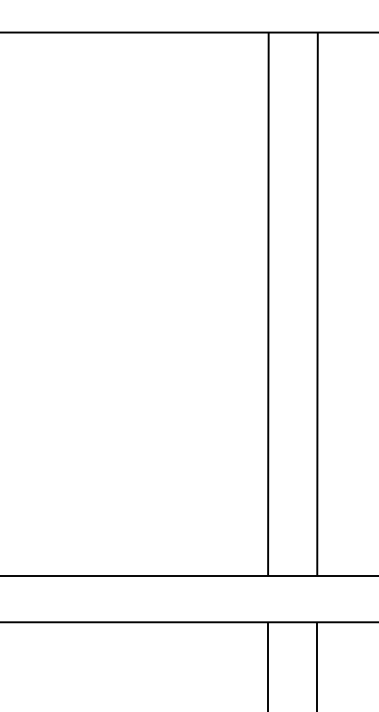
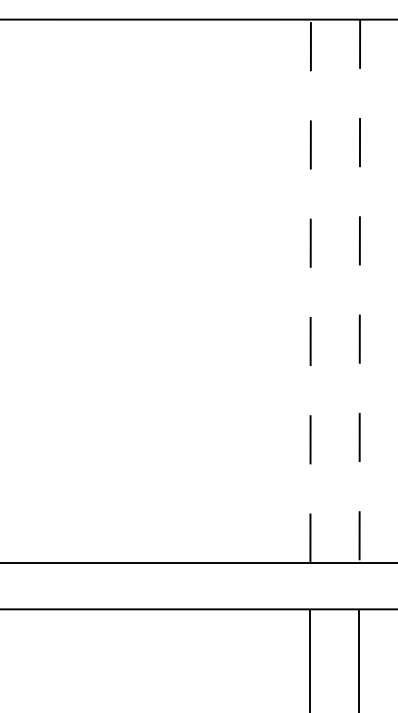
line: (268, 304) -> (310, 291), solid -> dashed
line: (317, 304) -> (359, 291), solid -> dashed

